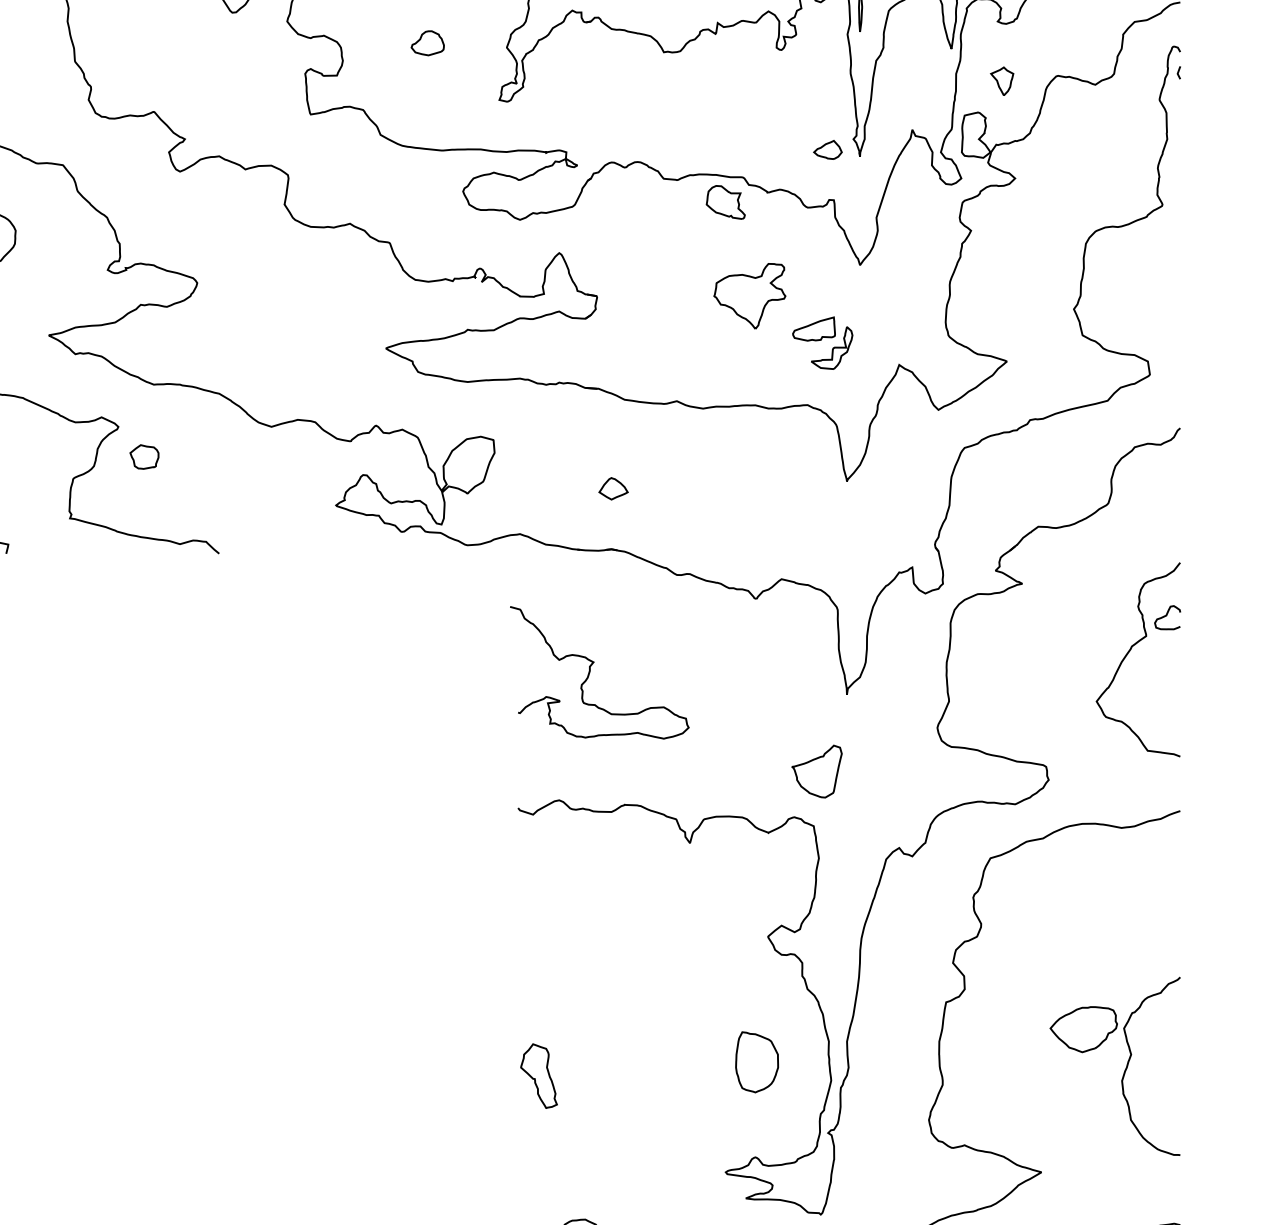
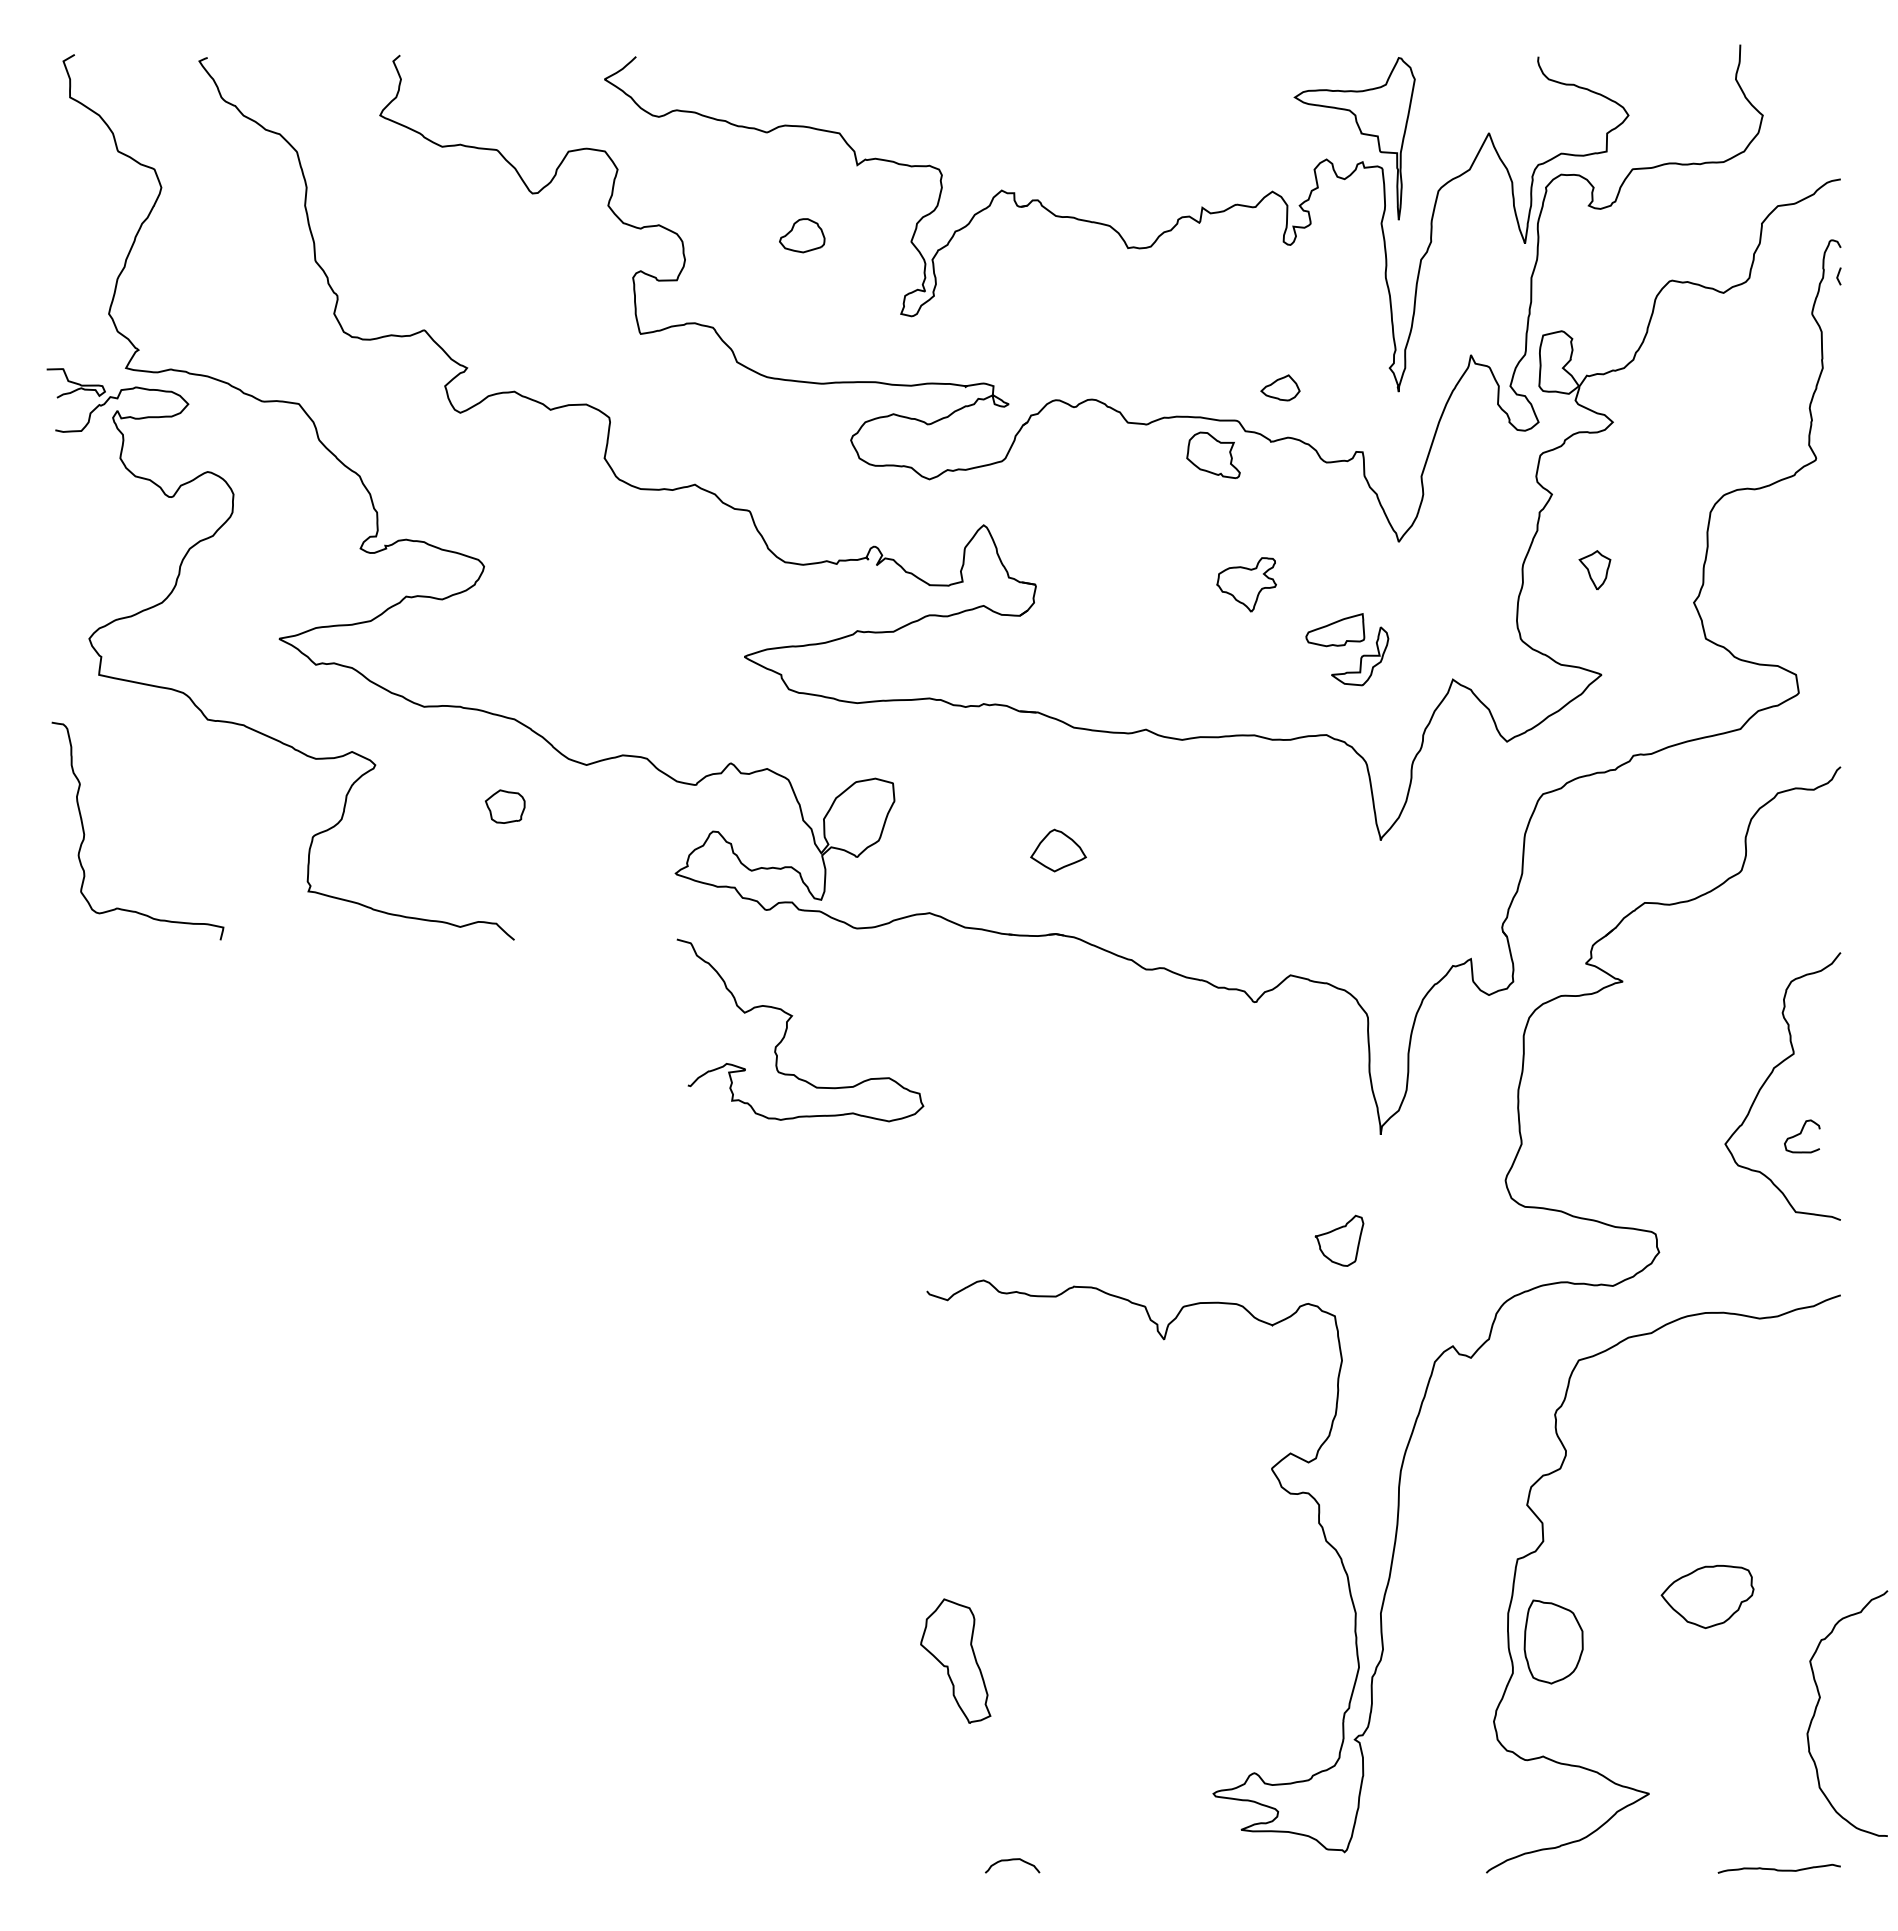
part: (1001, 80) -> (1594, 569), moved
part: (827, 149) -> (1280, 387), moved
part: (749, 296) -> (1246, 584), size x0.6
part: (144, 456) -> (505, 806), moved
part: (613, 488) -> (1058, 850), size x1.4
curve: (1166, 616) -> (1800, 1134), moved
curve: (590, 672) -> (787, 1030), moved
part: (817, 771) -> (1339, 1240), size x0.7
curve: (1130, 1058) -> (1819, 1702), moved
part: (756, 1061) -> (1553, 1641), moved
part: (538, 1076) -> (955, 1661), size x1.4

